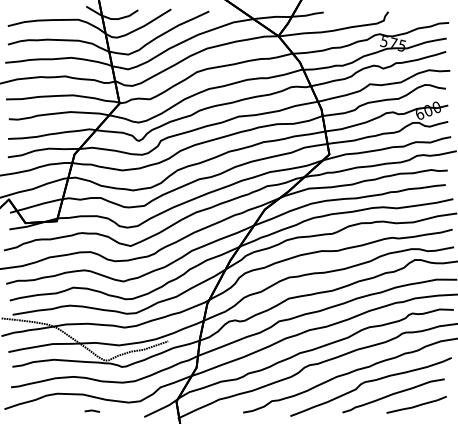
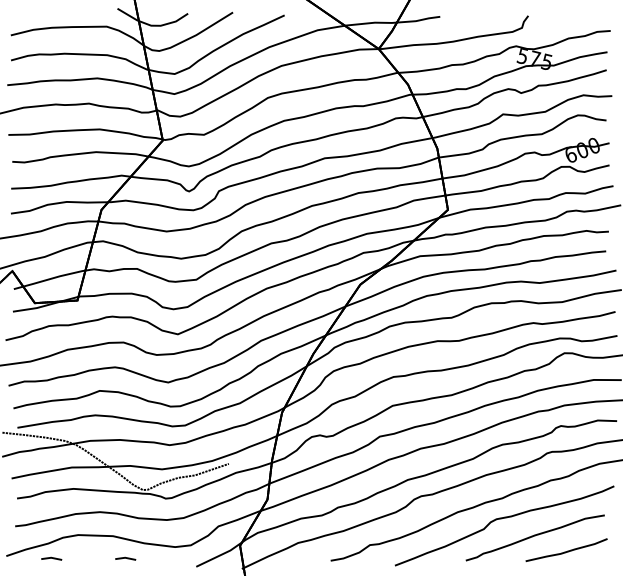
line: (37, 410) -> (51, 558), added

